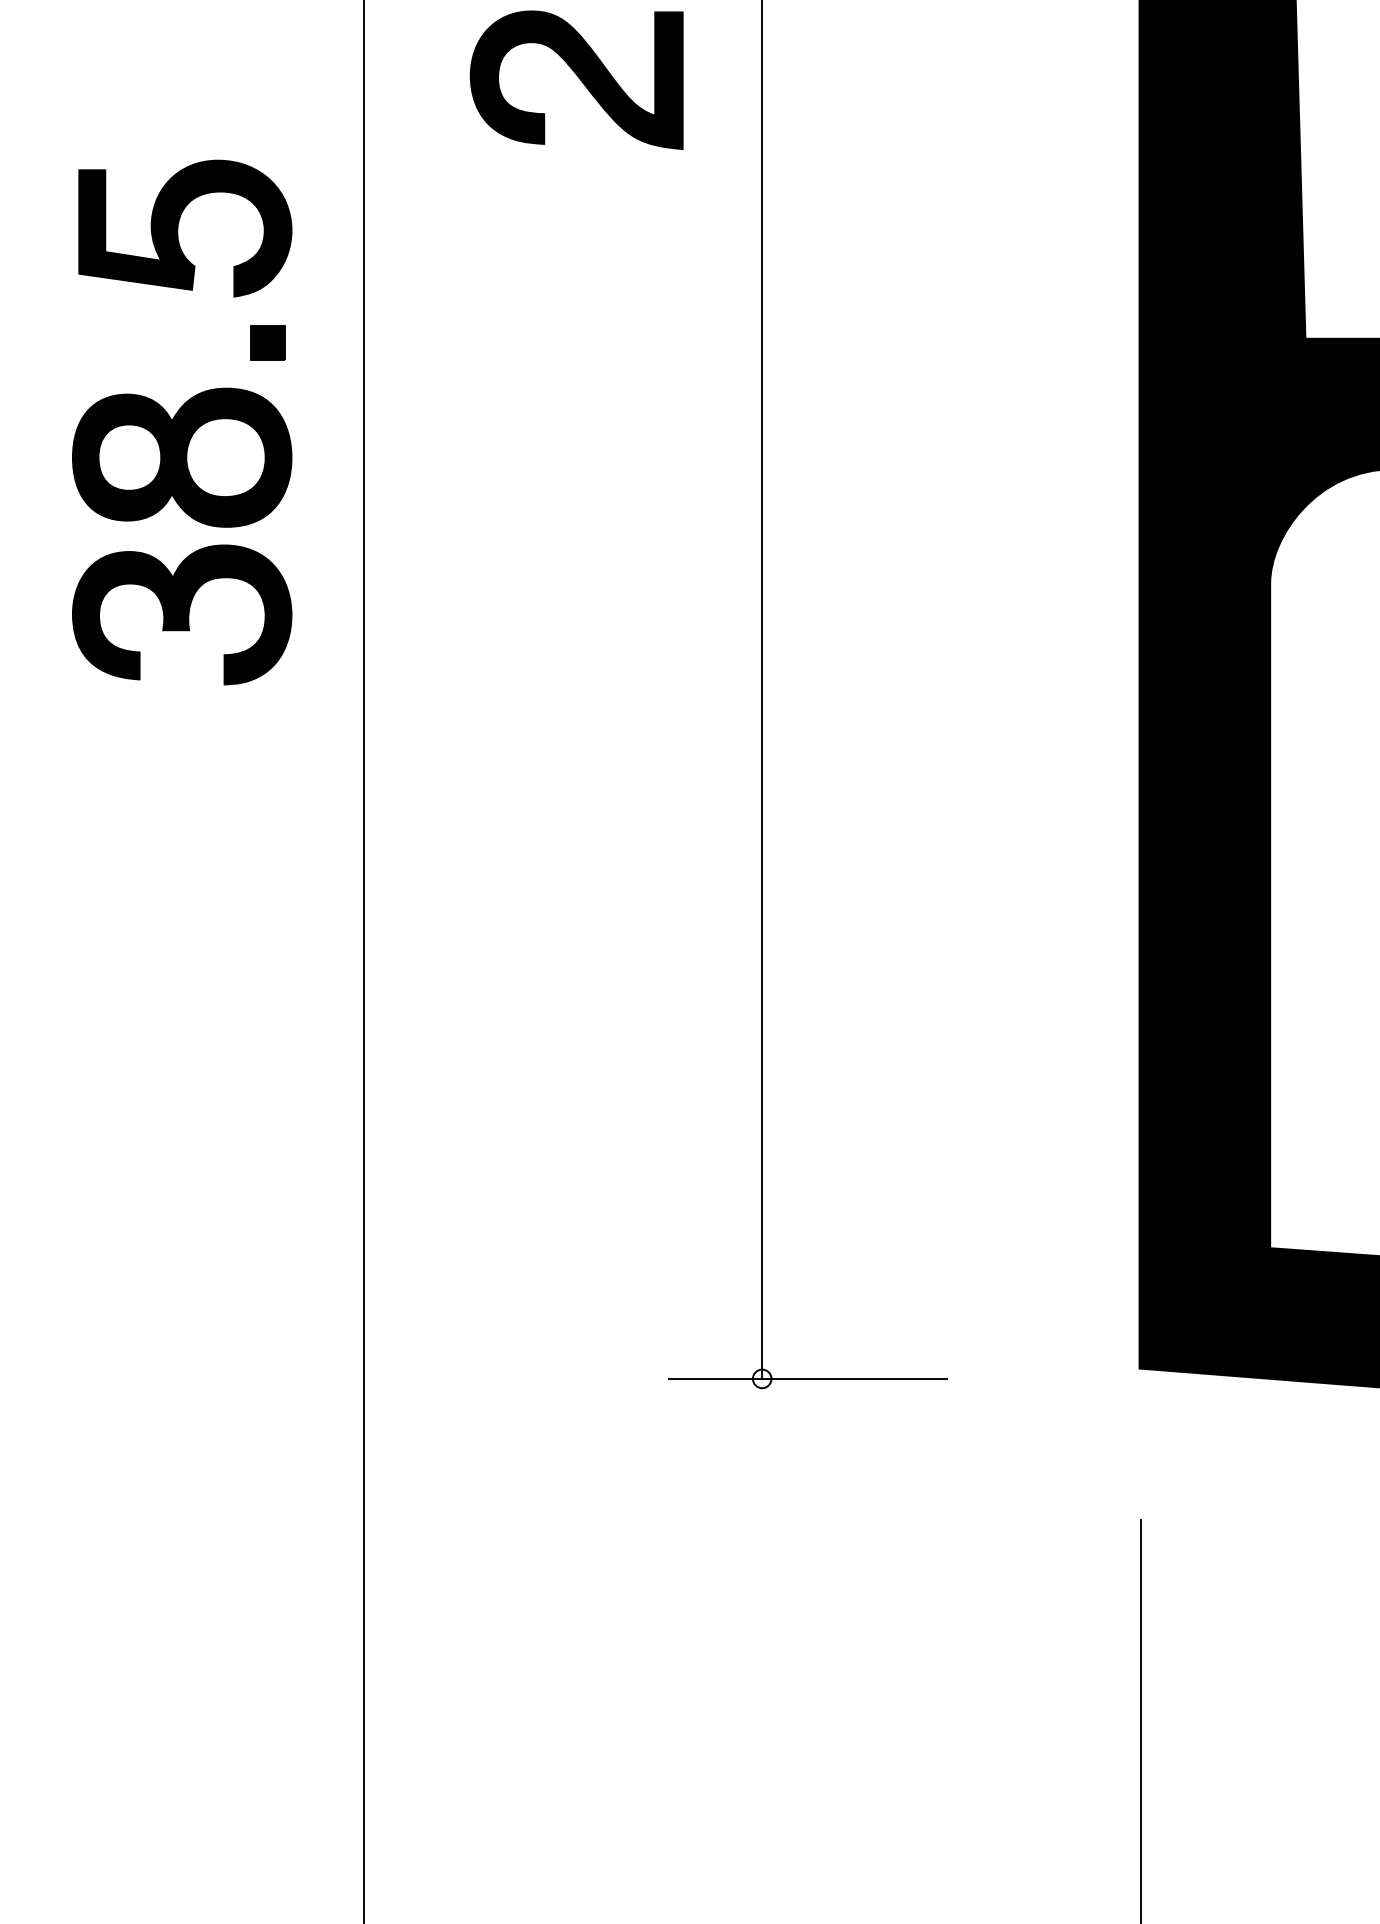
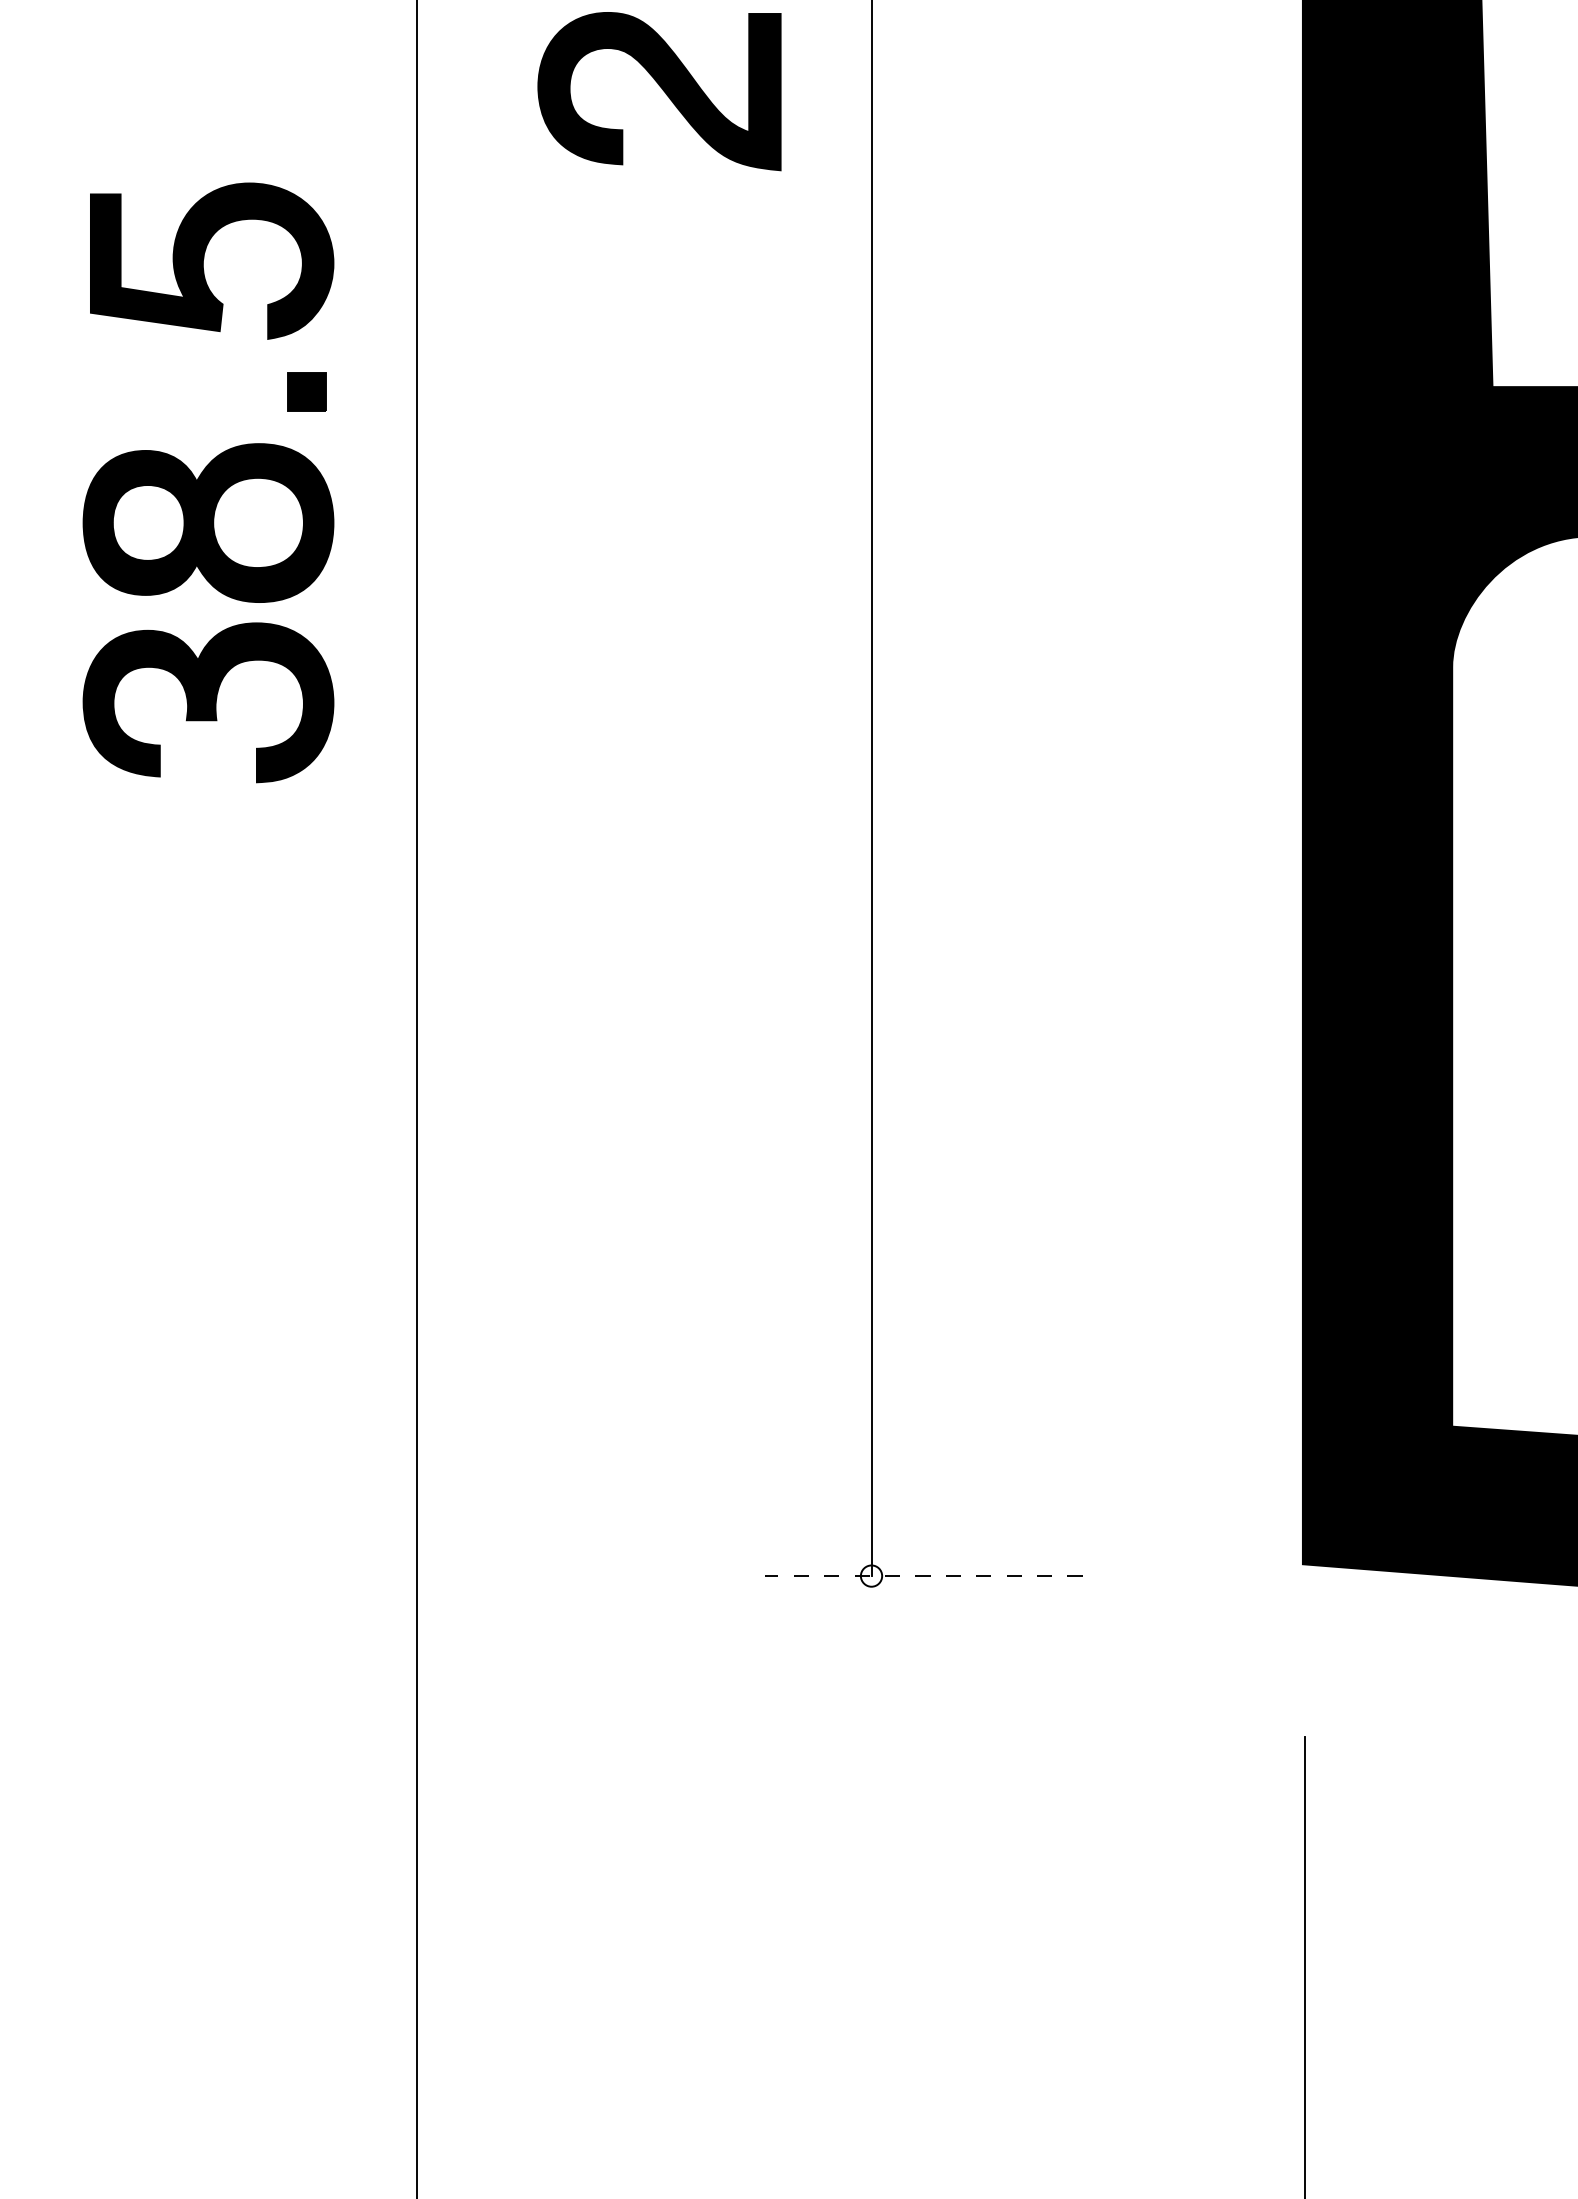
line: (807, 1379) -> (923, 1576), solid -> dashed

